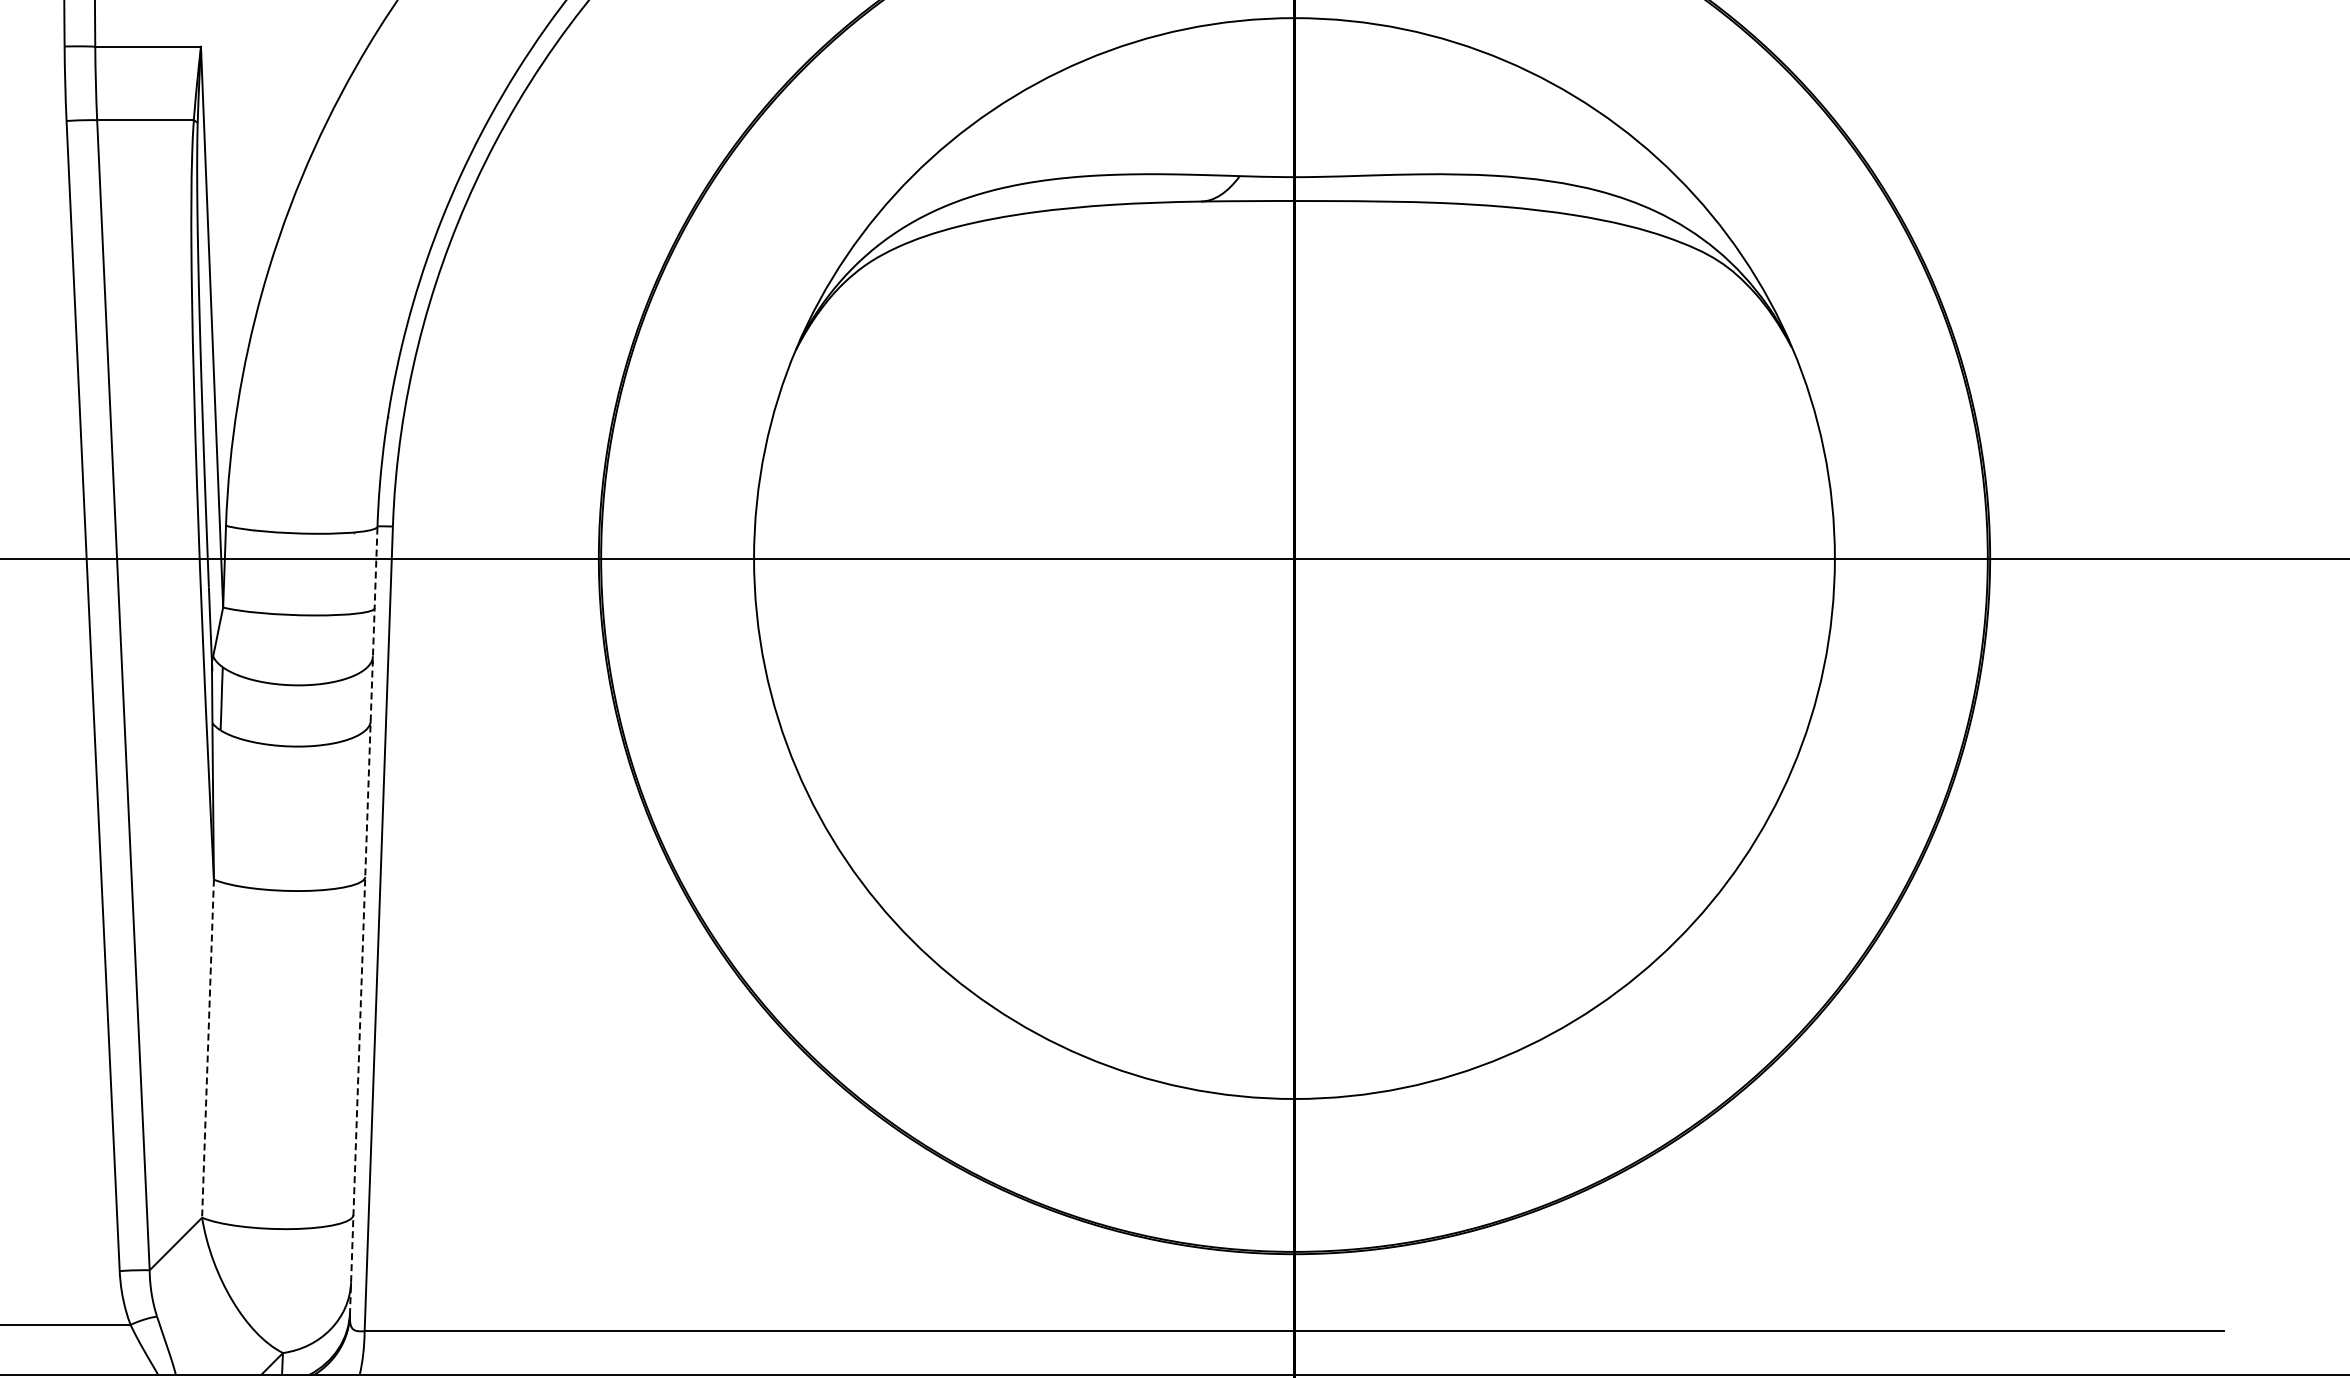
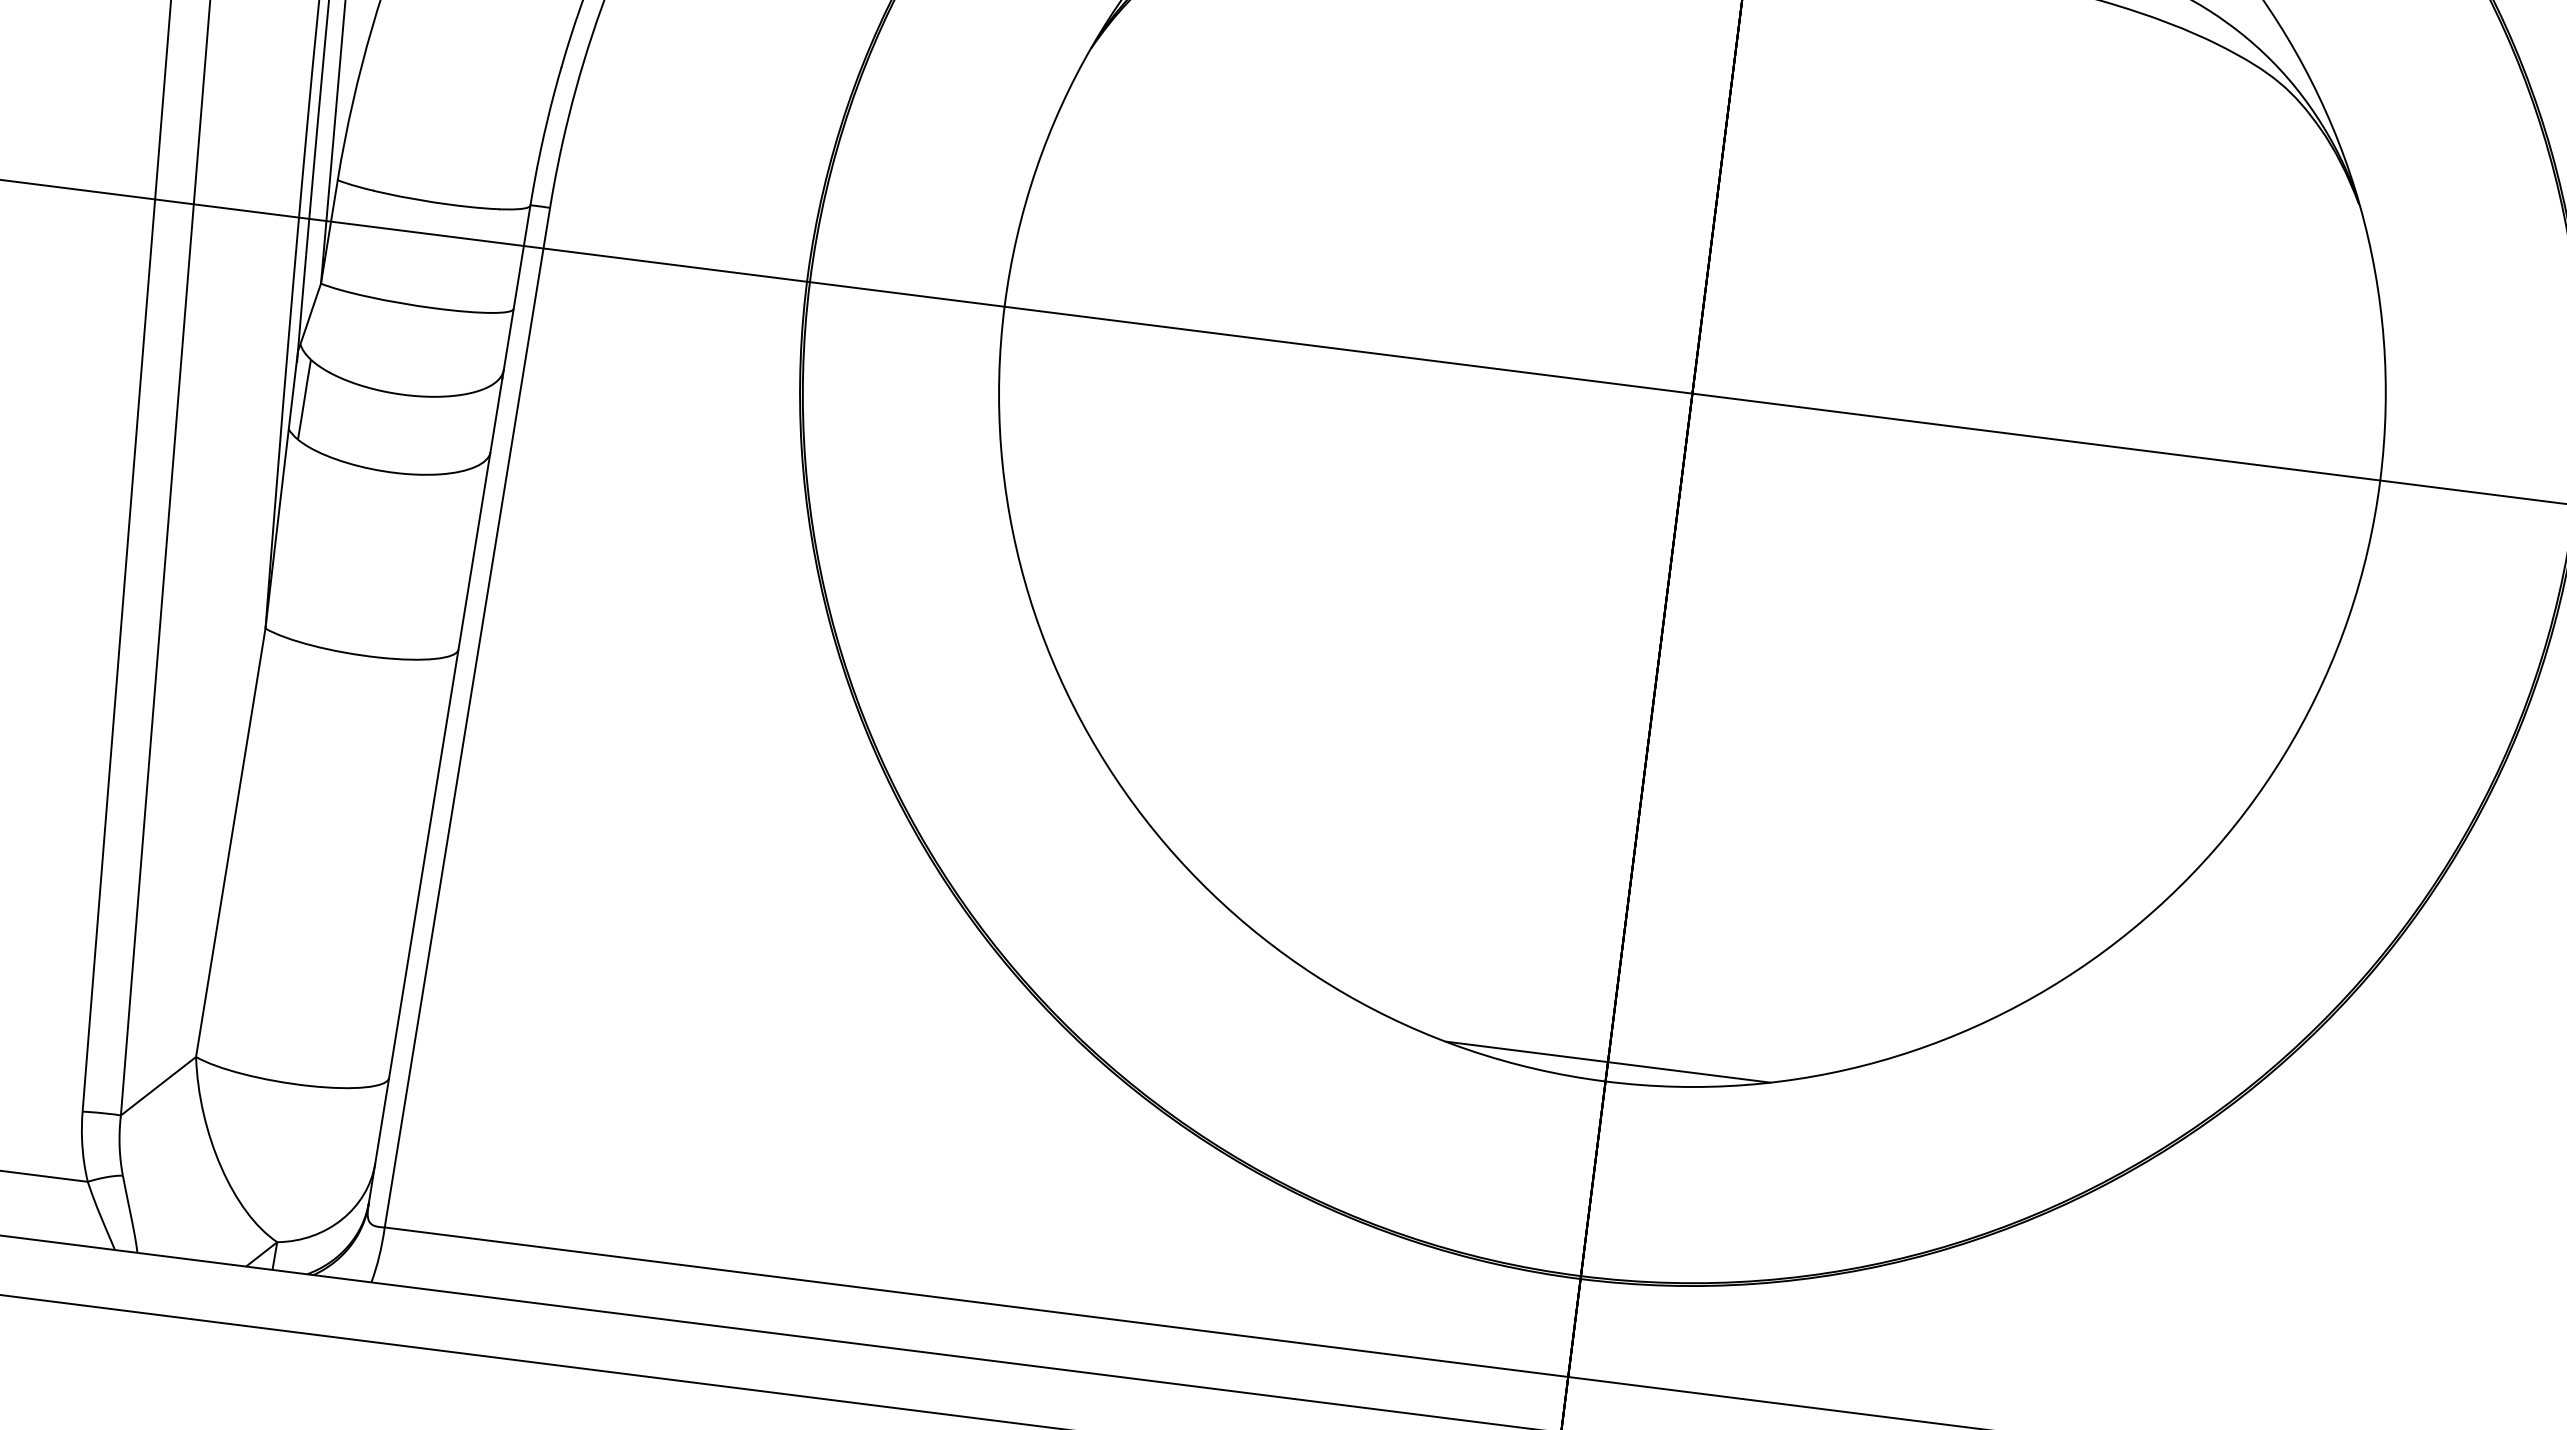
line: (363, 920) -> (449, 704), dashed -> solid
line: (208, 1049) -> (231, 843), dashed -> solid
line: (1294, 1083) -> (1608, 1061), added

